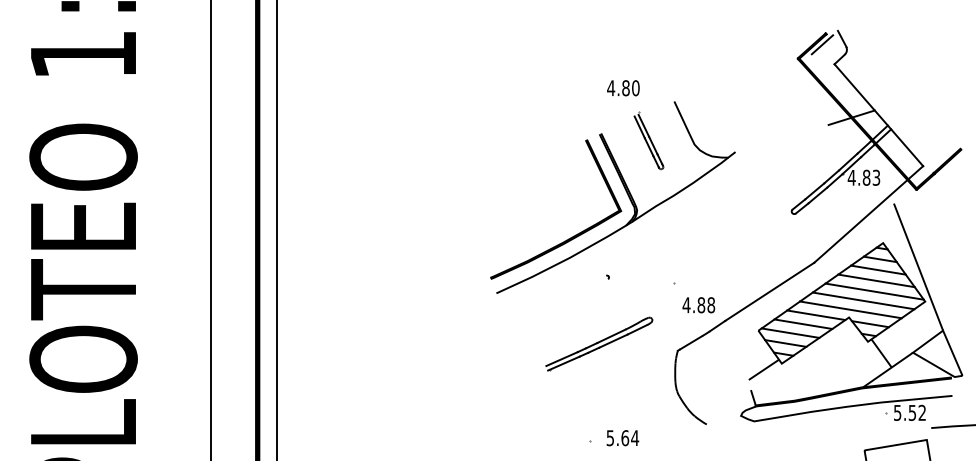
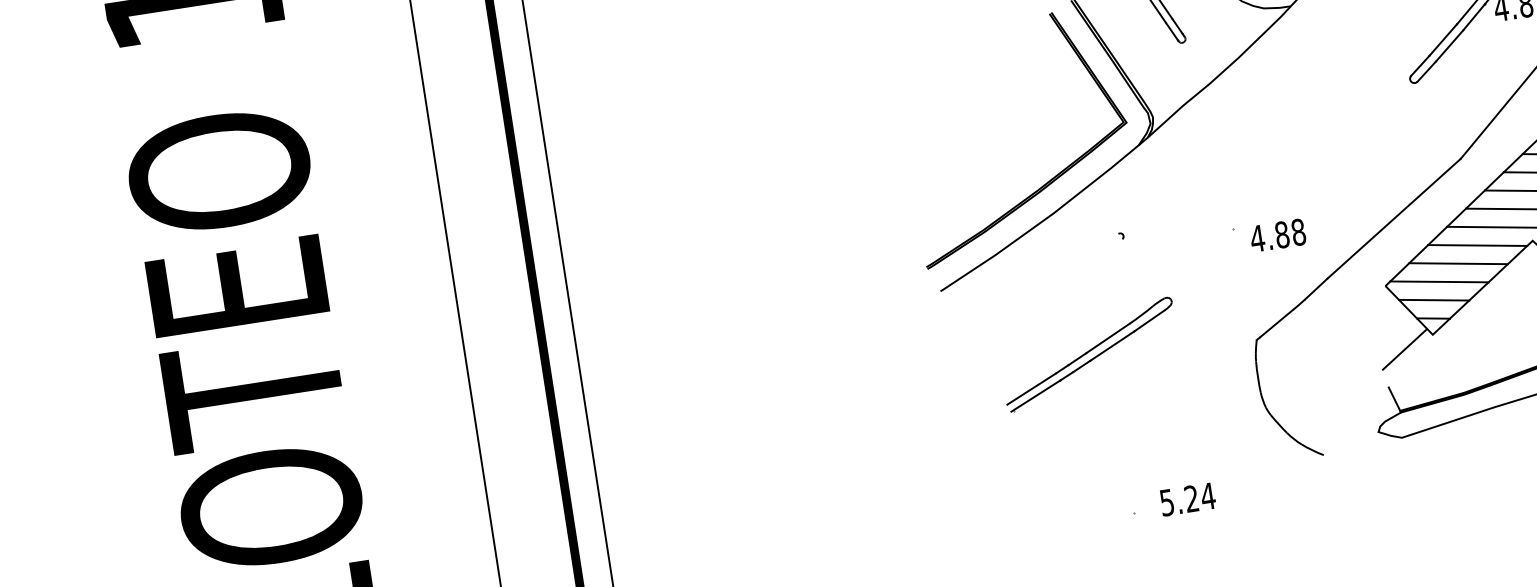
text: (698, 305) -> (1277, 236), moved
part: (599, 343) -> (1089, 353), moved
text: (625, 438) -> (1192, 499), 5.64 -> 5.24

